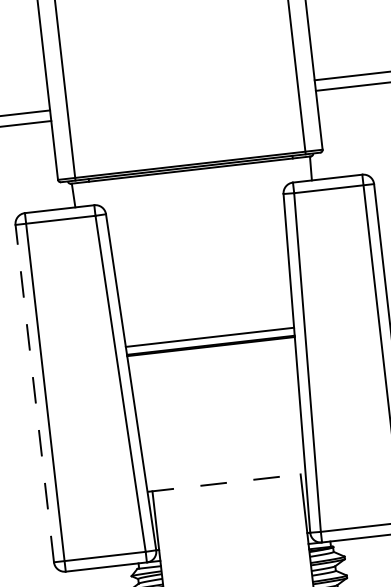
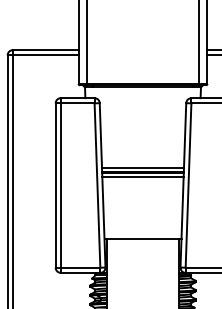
line: (211, 356) -> (142, 177), added
line: (34, 393) -> (55, 185), dashed -> solid
line: (225, 482) -> (142, 238), dashed -> solid

